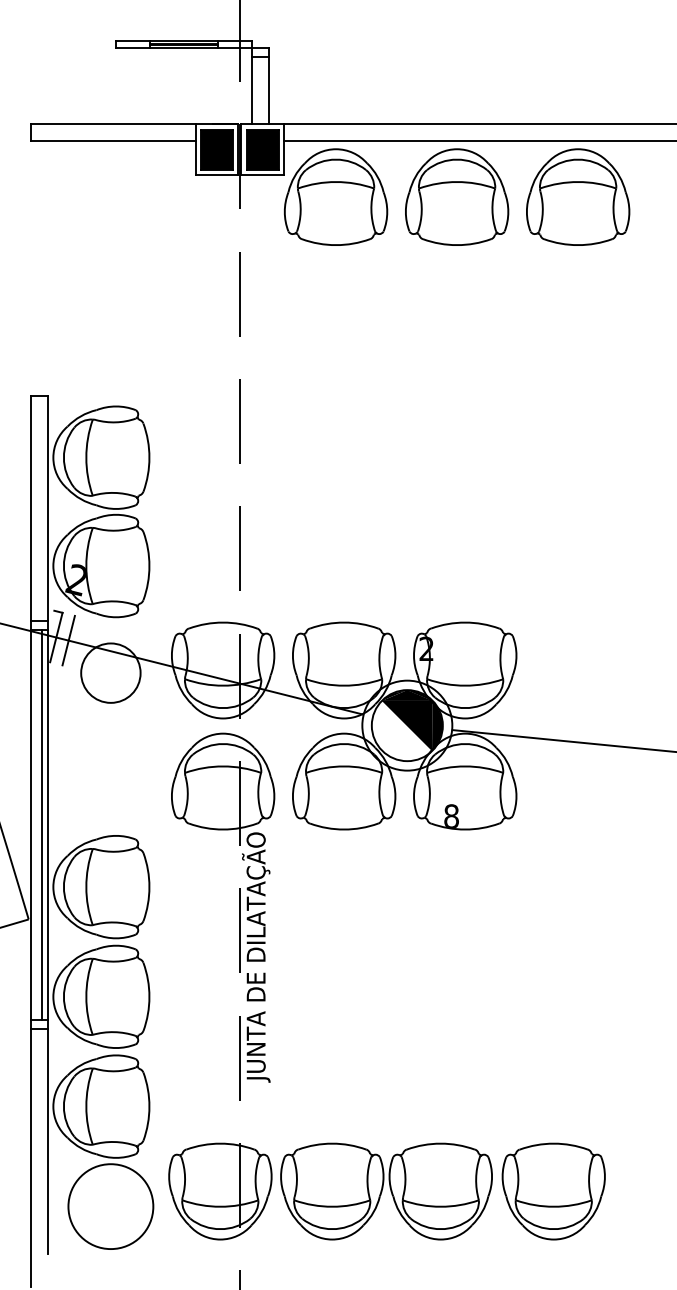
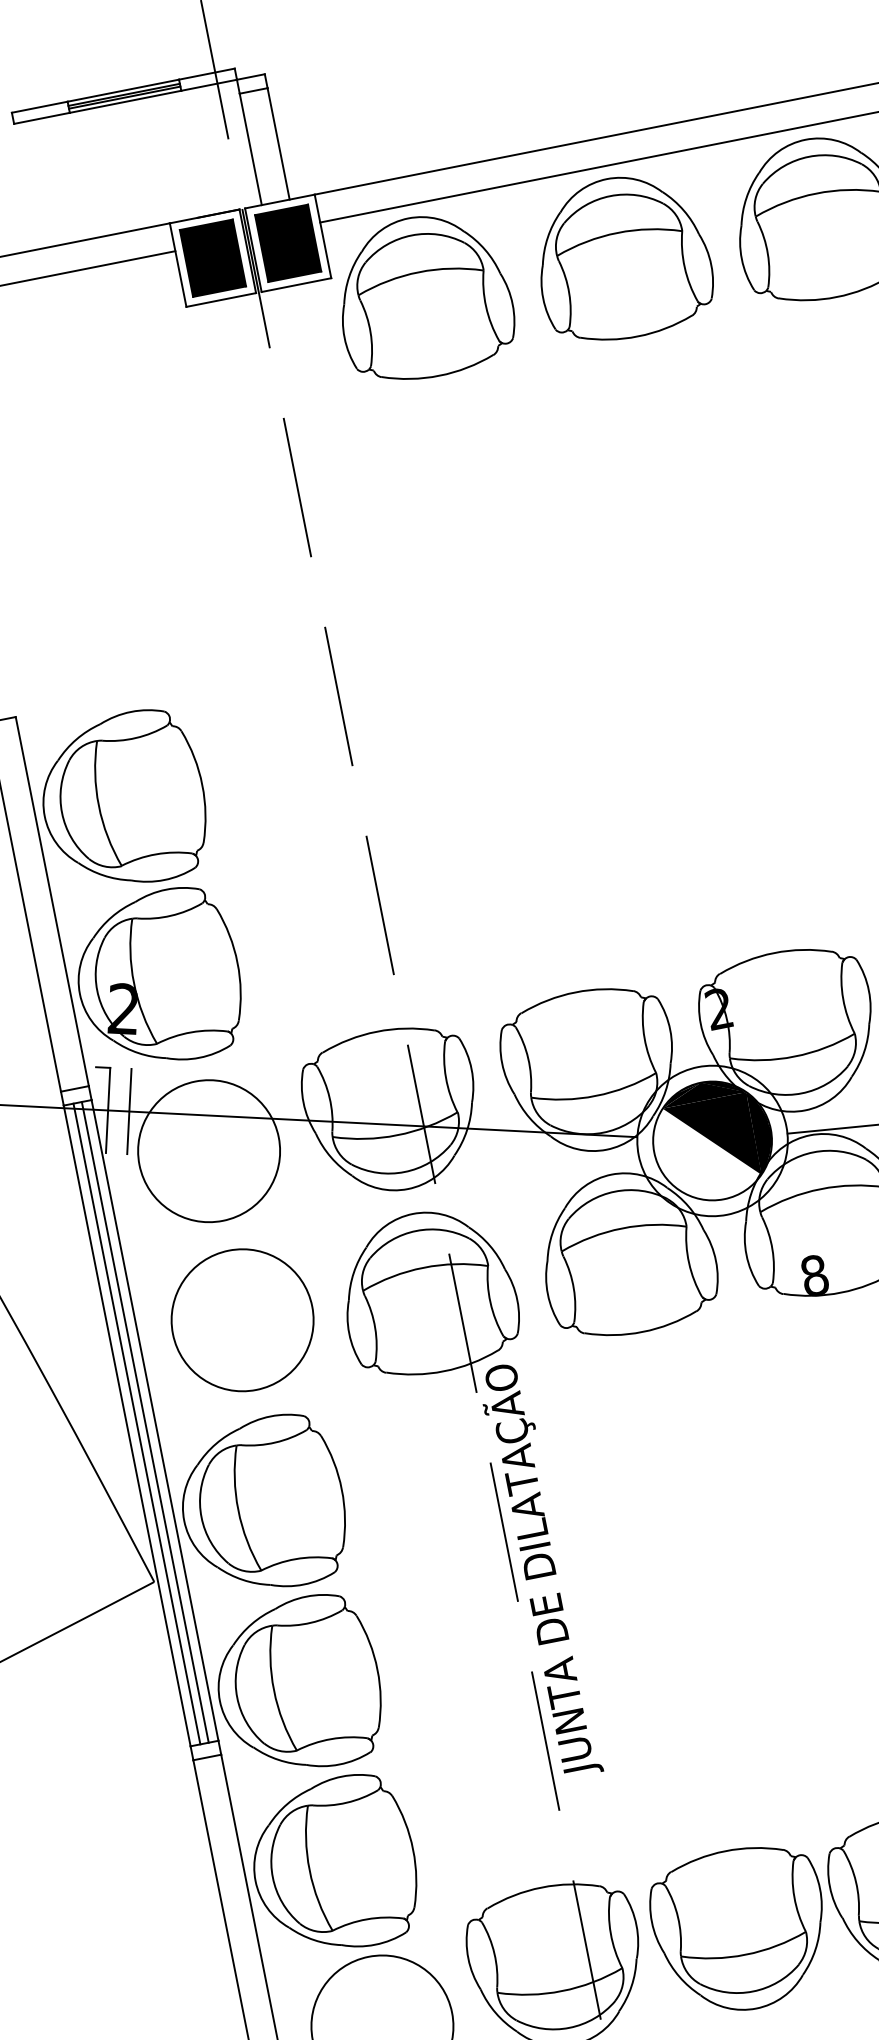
circle: (110, 672) -> (208, 1150), size x1.43
circle: (110, 775) -> (241, 1319), added
line: (36, 824) -> (136, 1423), added

